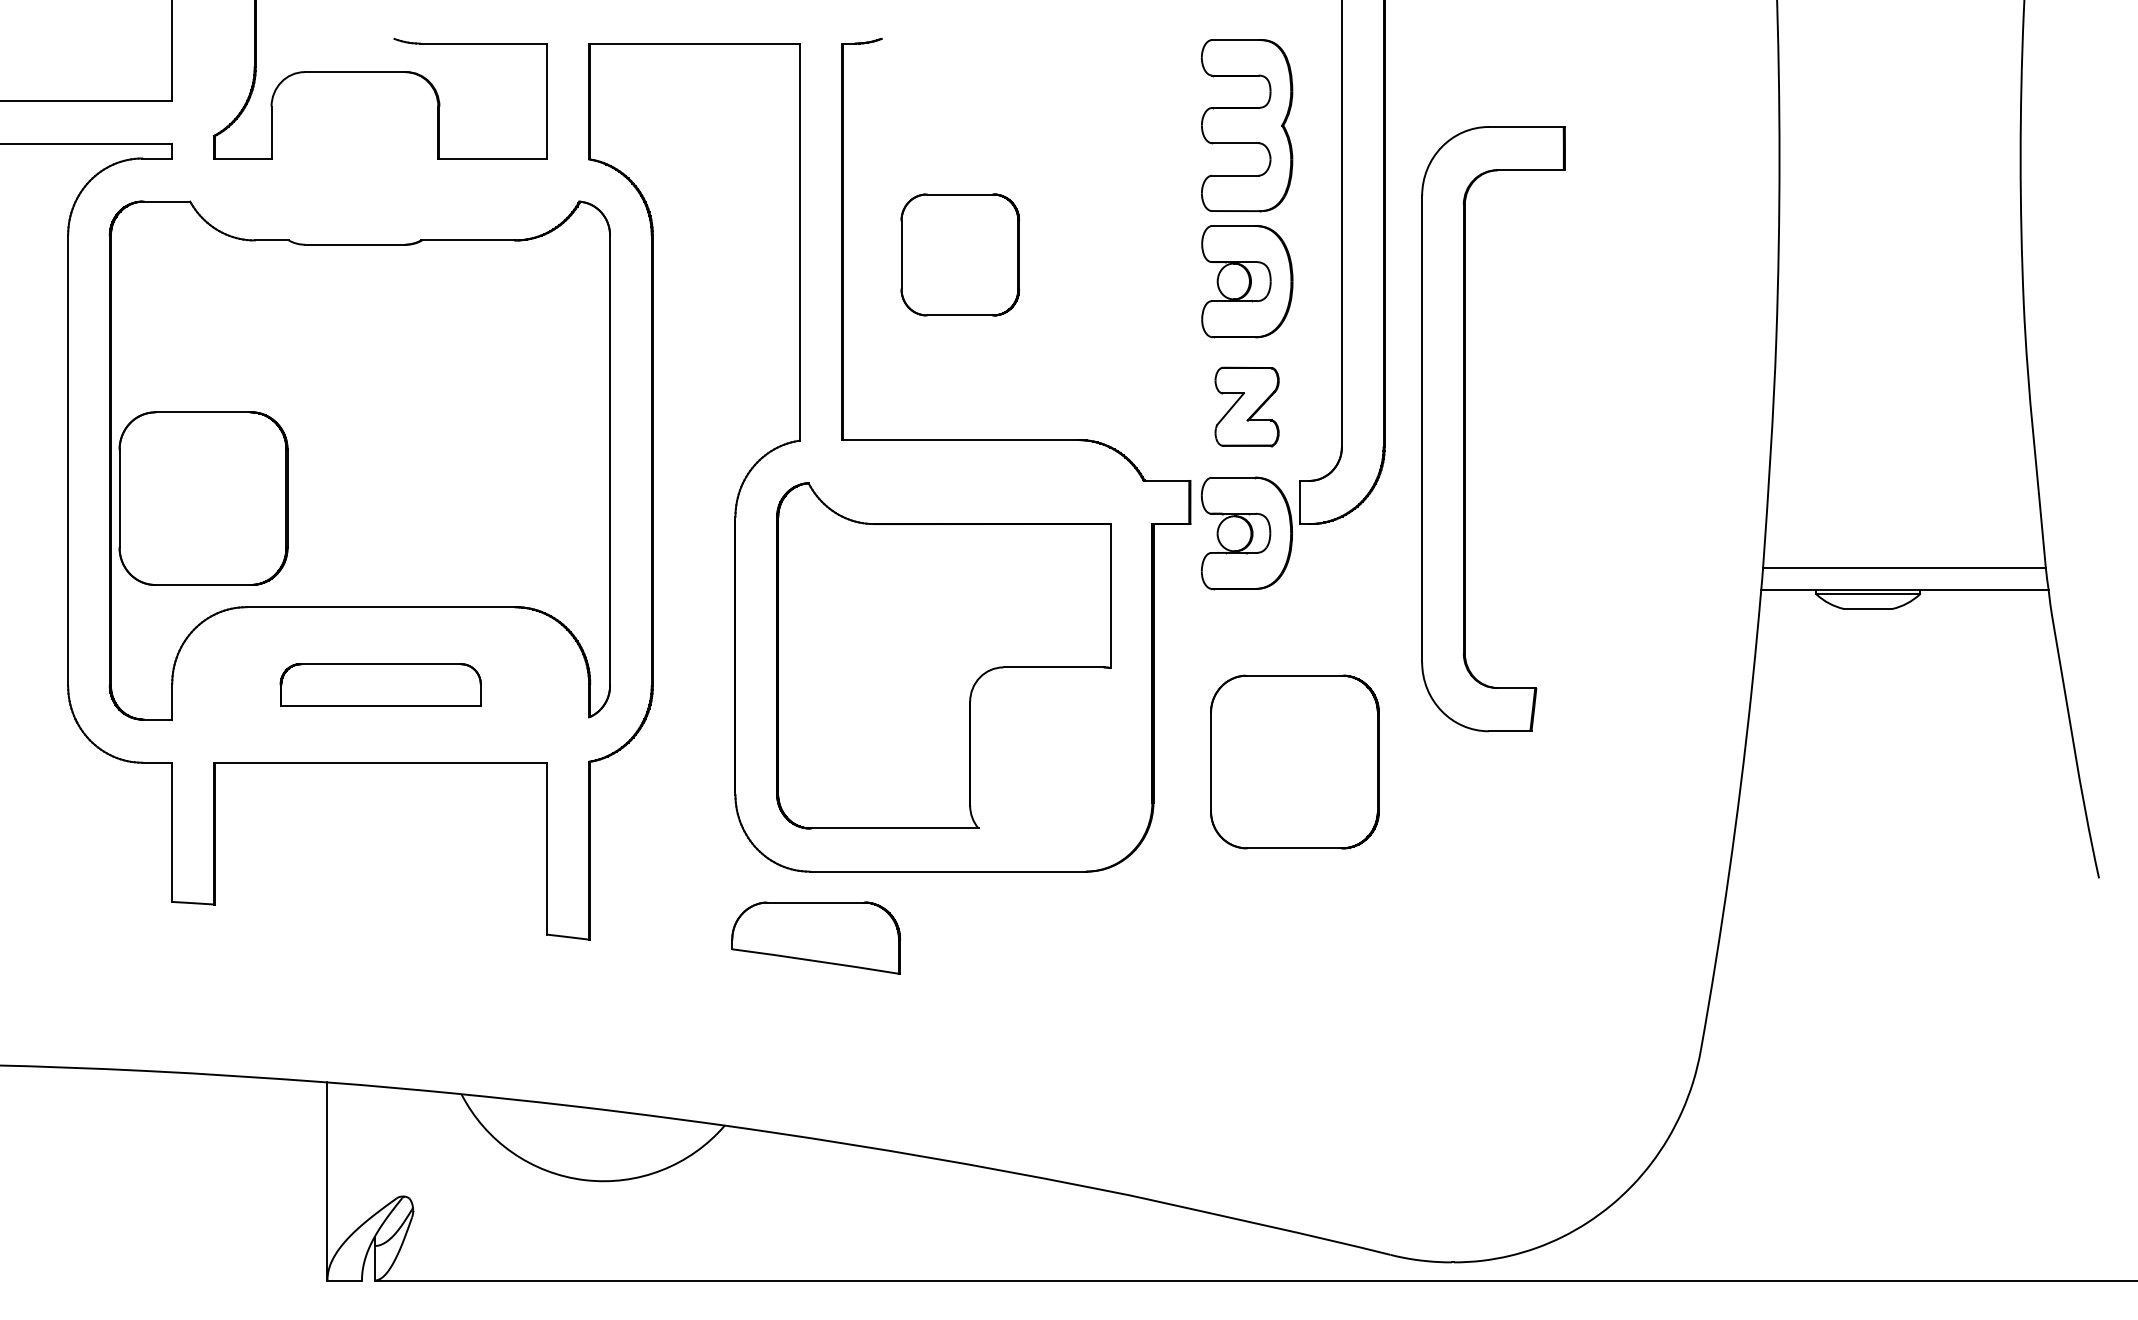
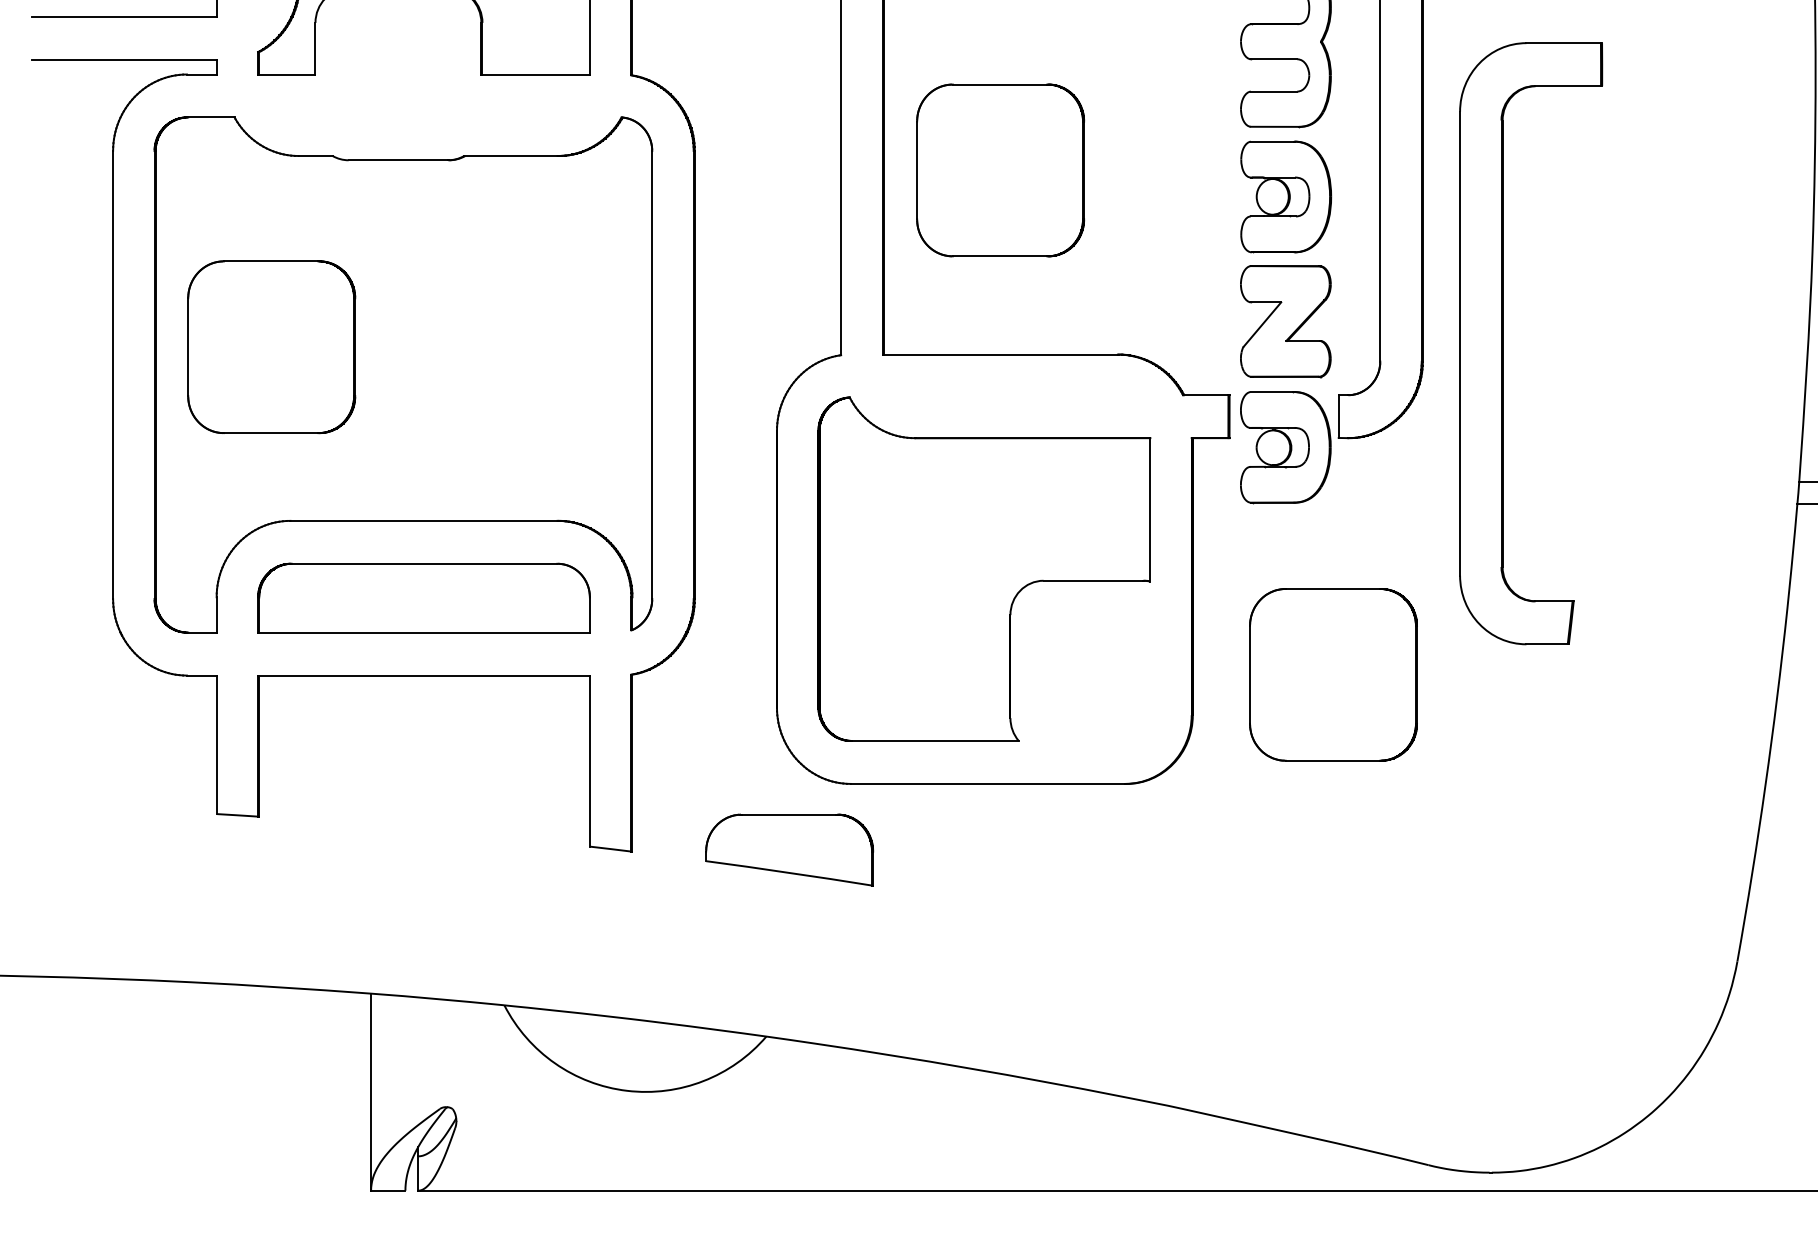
part: (960, 254) -> (1000, 170), size x1.43
part: (1247, 406) -> (1286, 321), size x1.43
part: (203, 498) -> (271, 347), moved
part: (380, 684) -> (423, 597), size x1.67
part: (815, 937) -> (788, 849), moved

